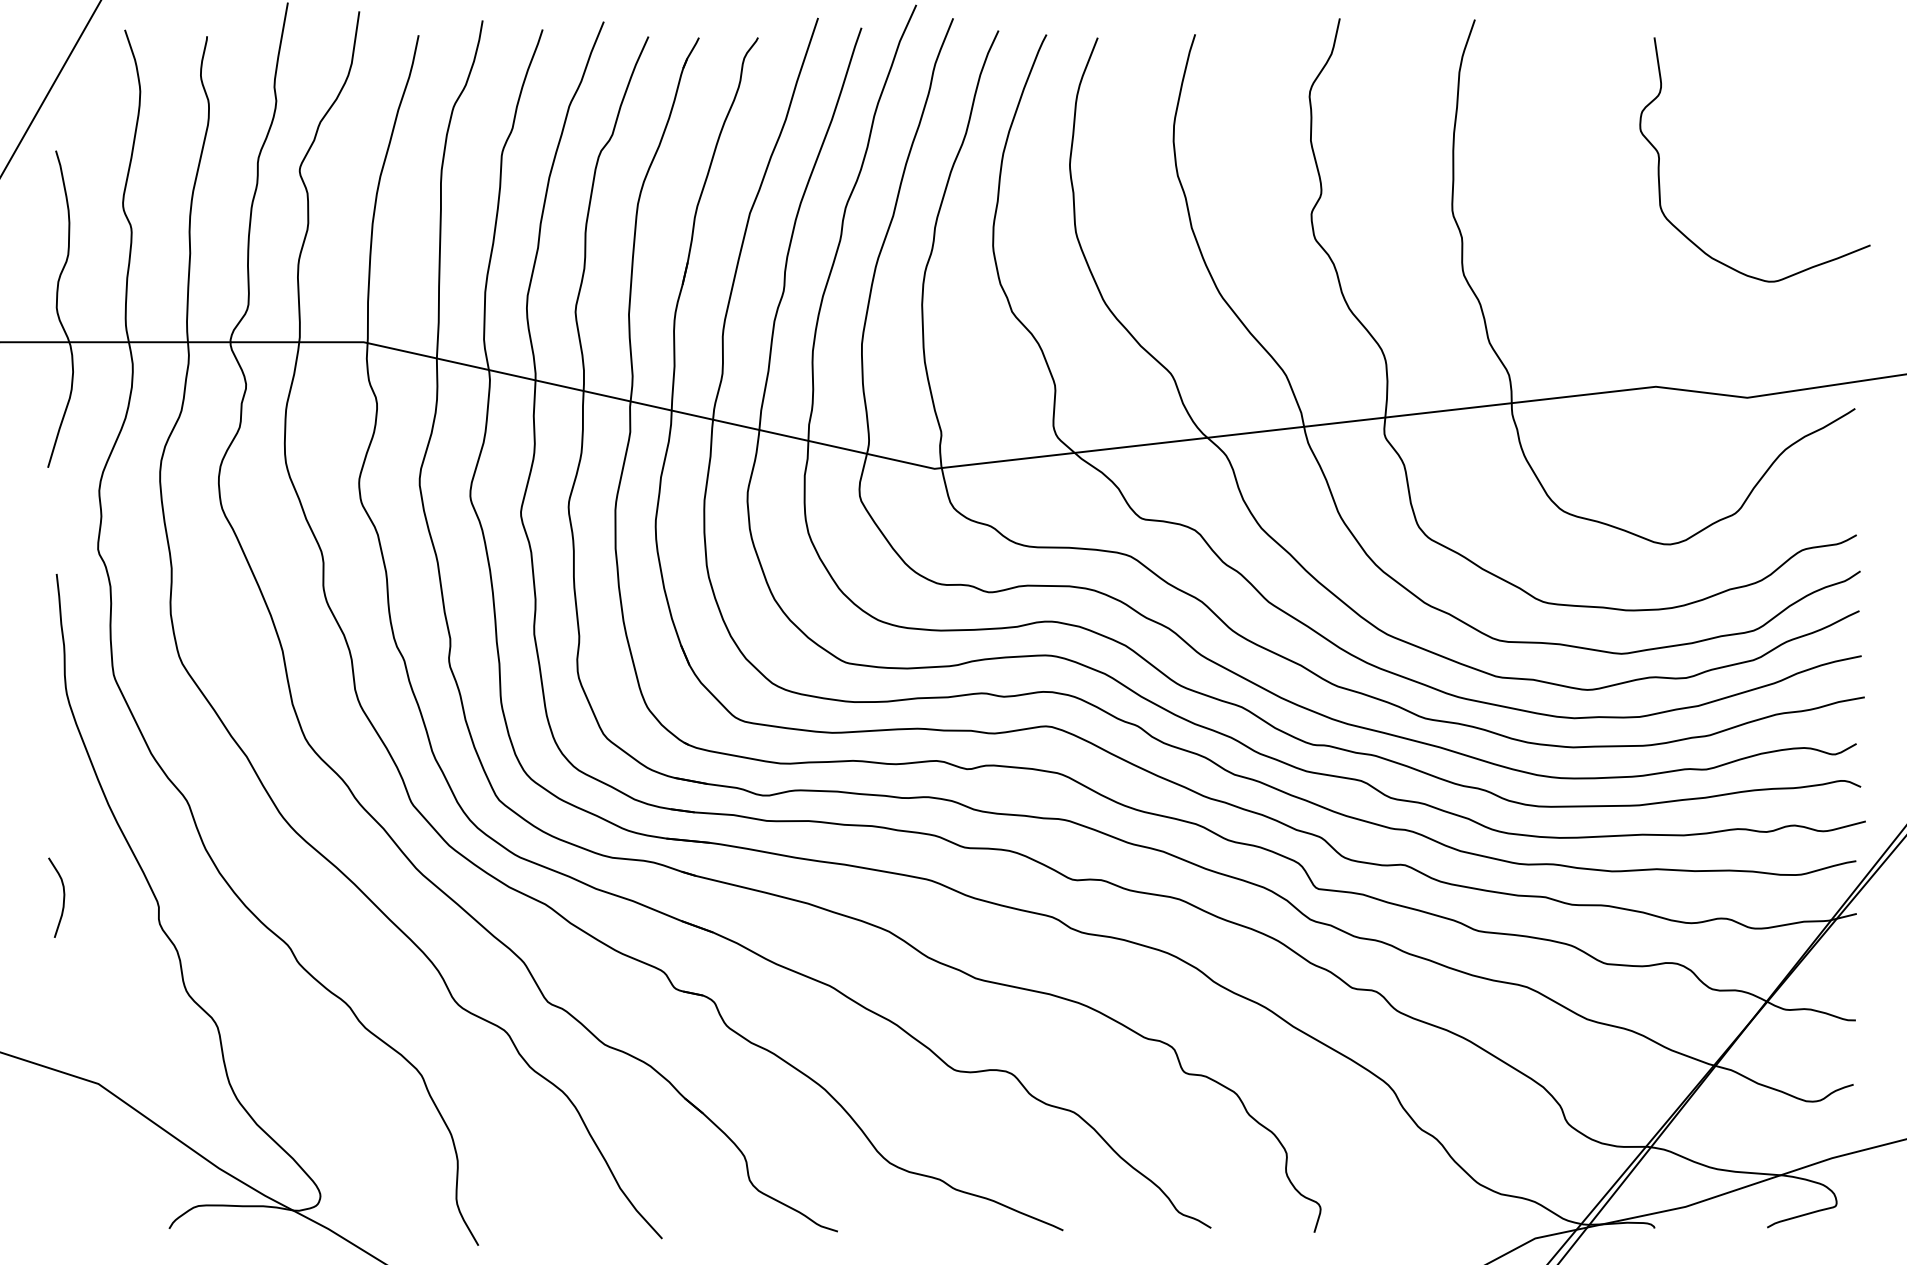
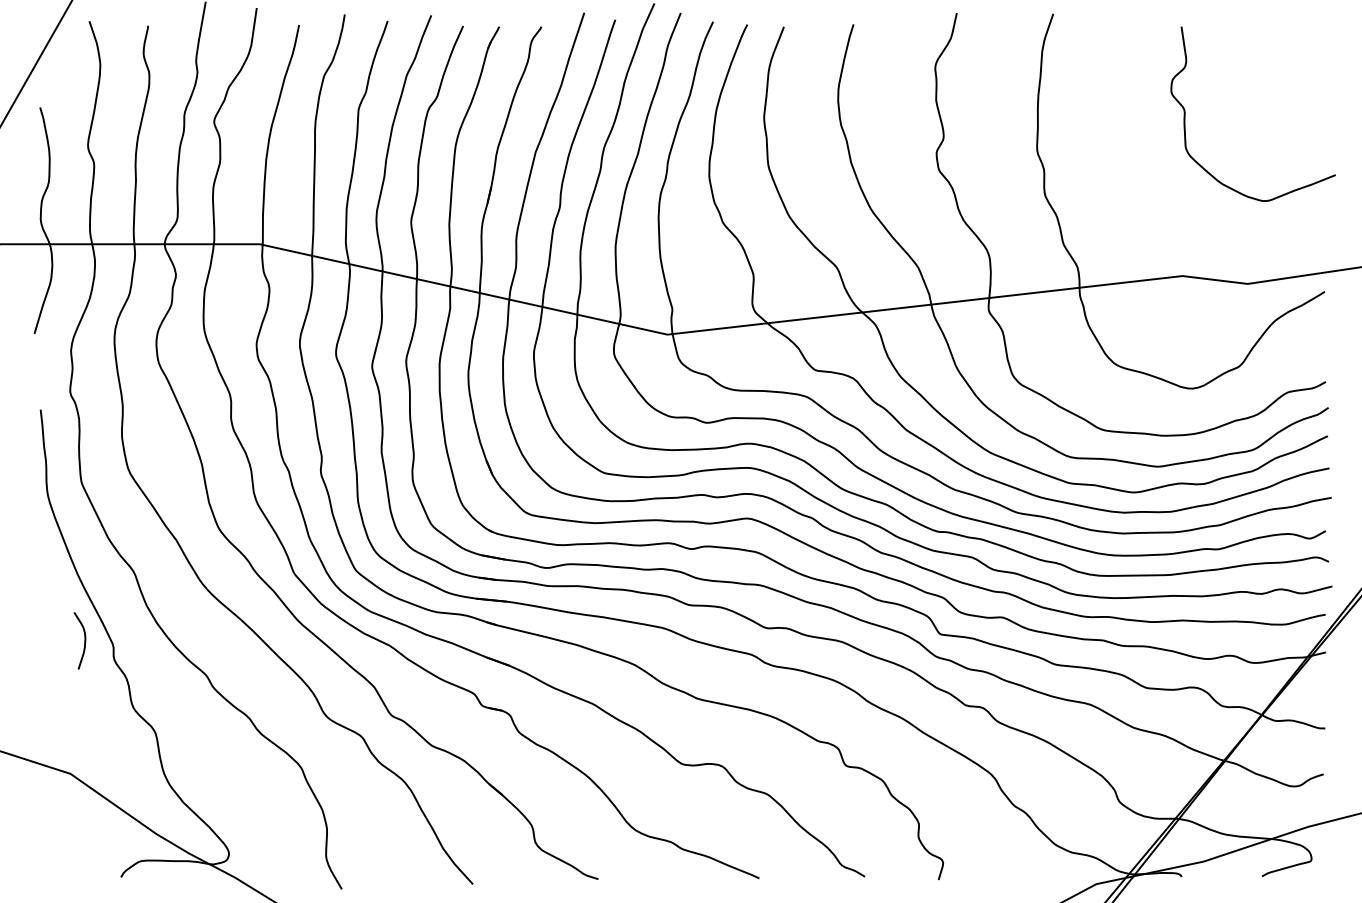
curve: (63, 897) -> (84, 640), moved

